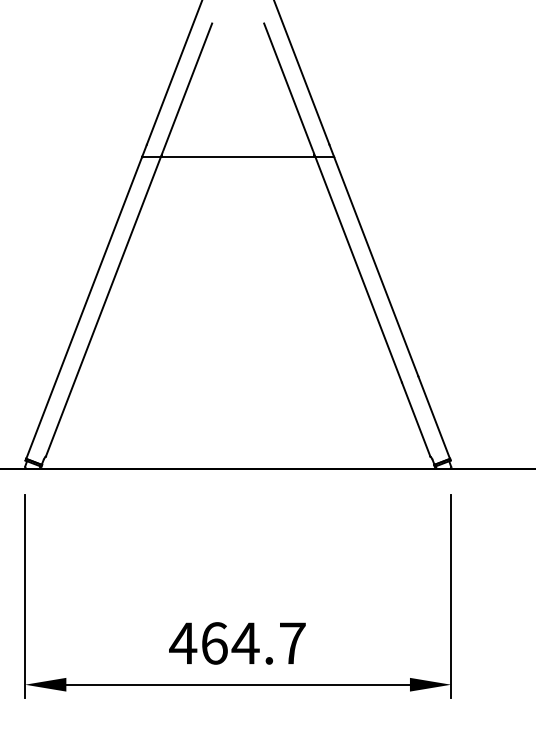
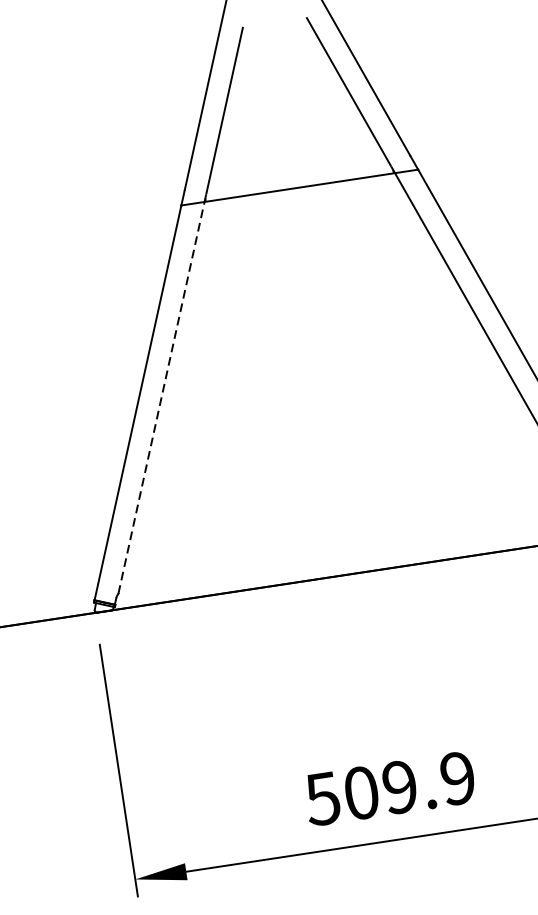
line: (103, 306) -> (161, 397), solid -> dashed
text: (237, 643) -> (389, 788), 464.7 -> 509.9

